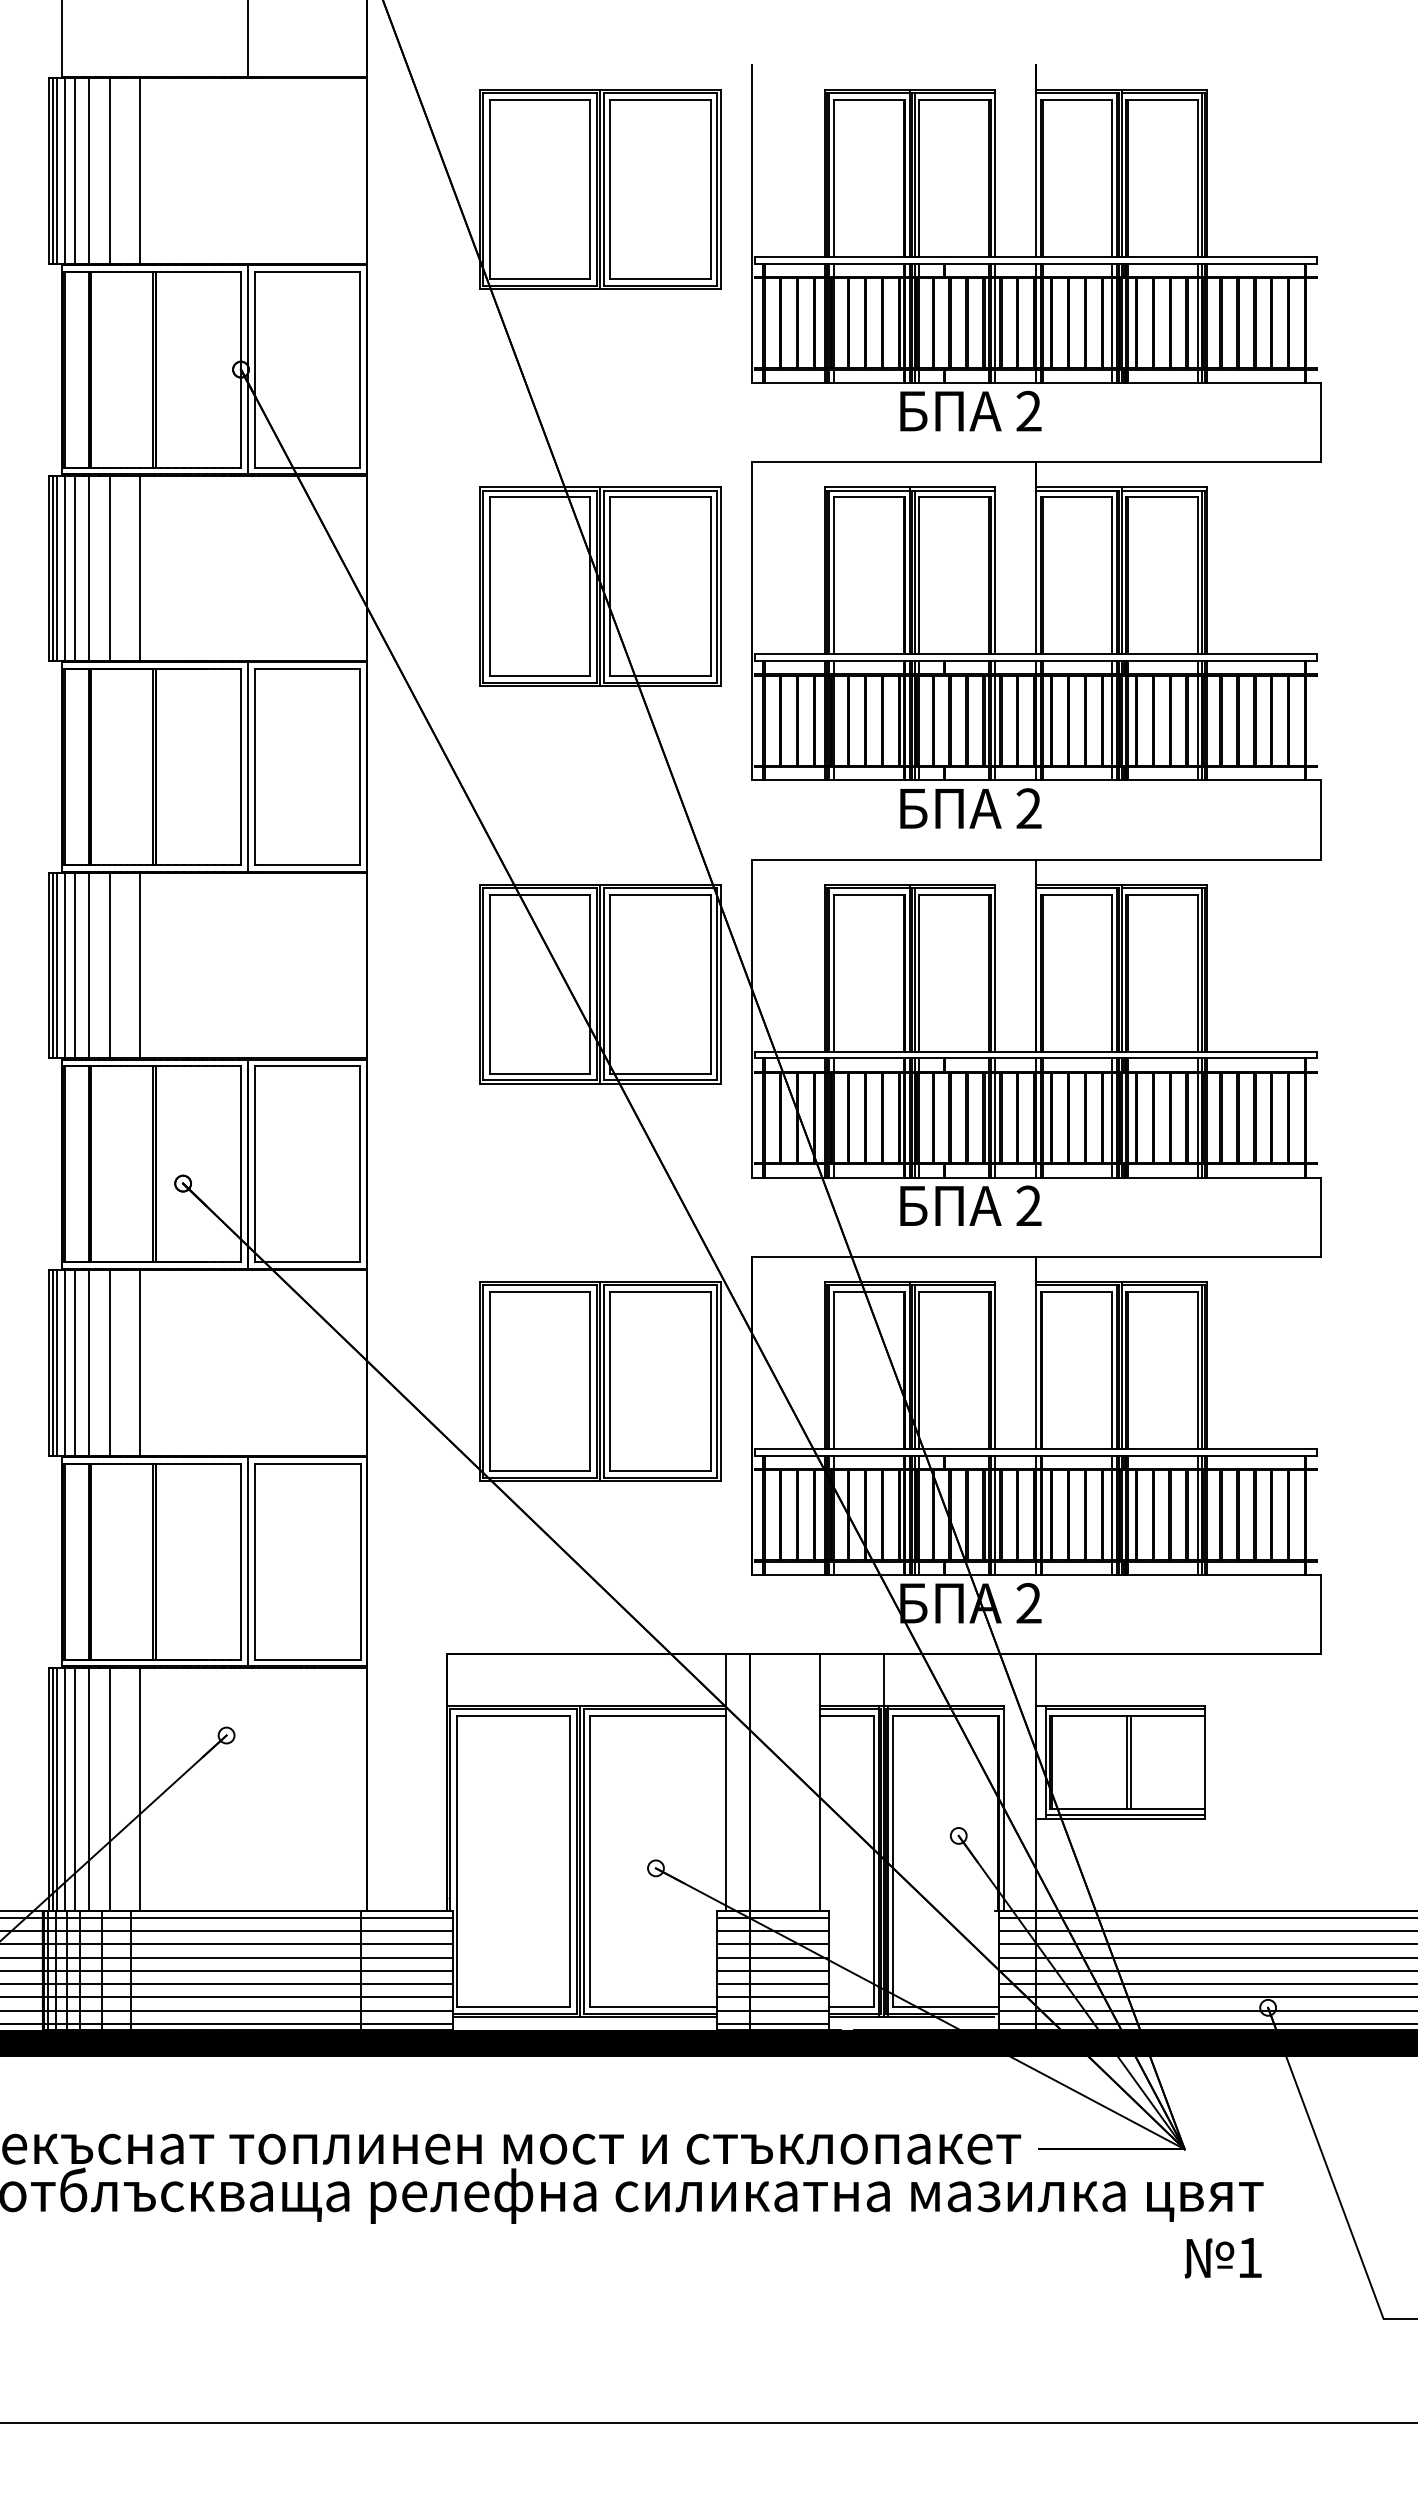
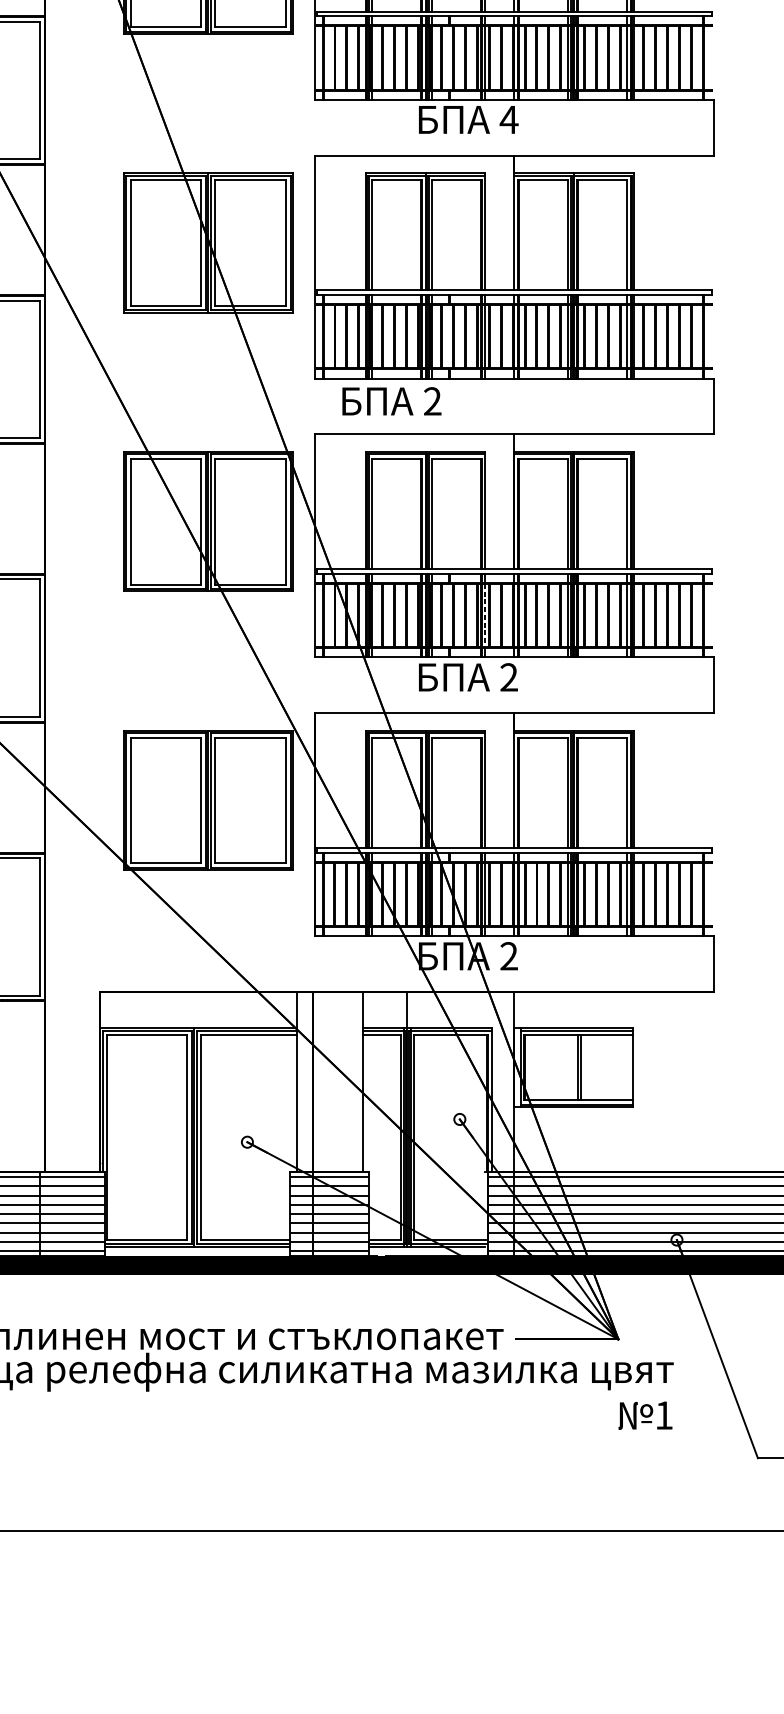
text: (1028, 410) -> (508, 119), 2 -> 4
text: (970, 808) -> (391, 401), moved
line: (995, 1118) -> (485, 616), solid -> dashed

